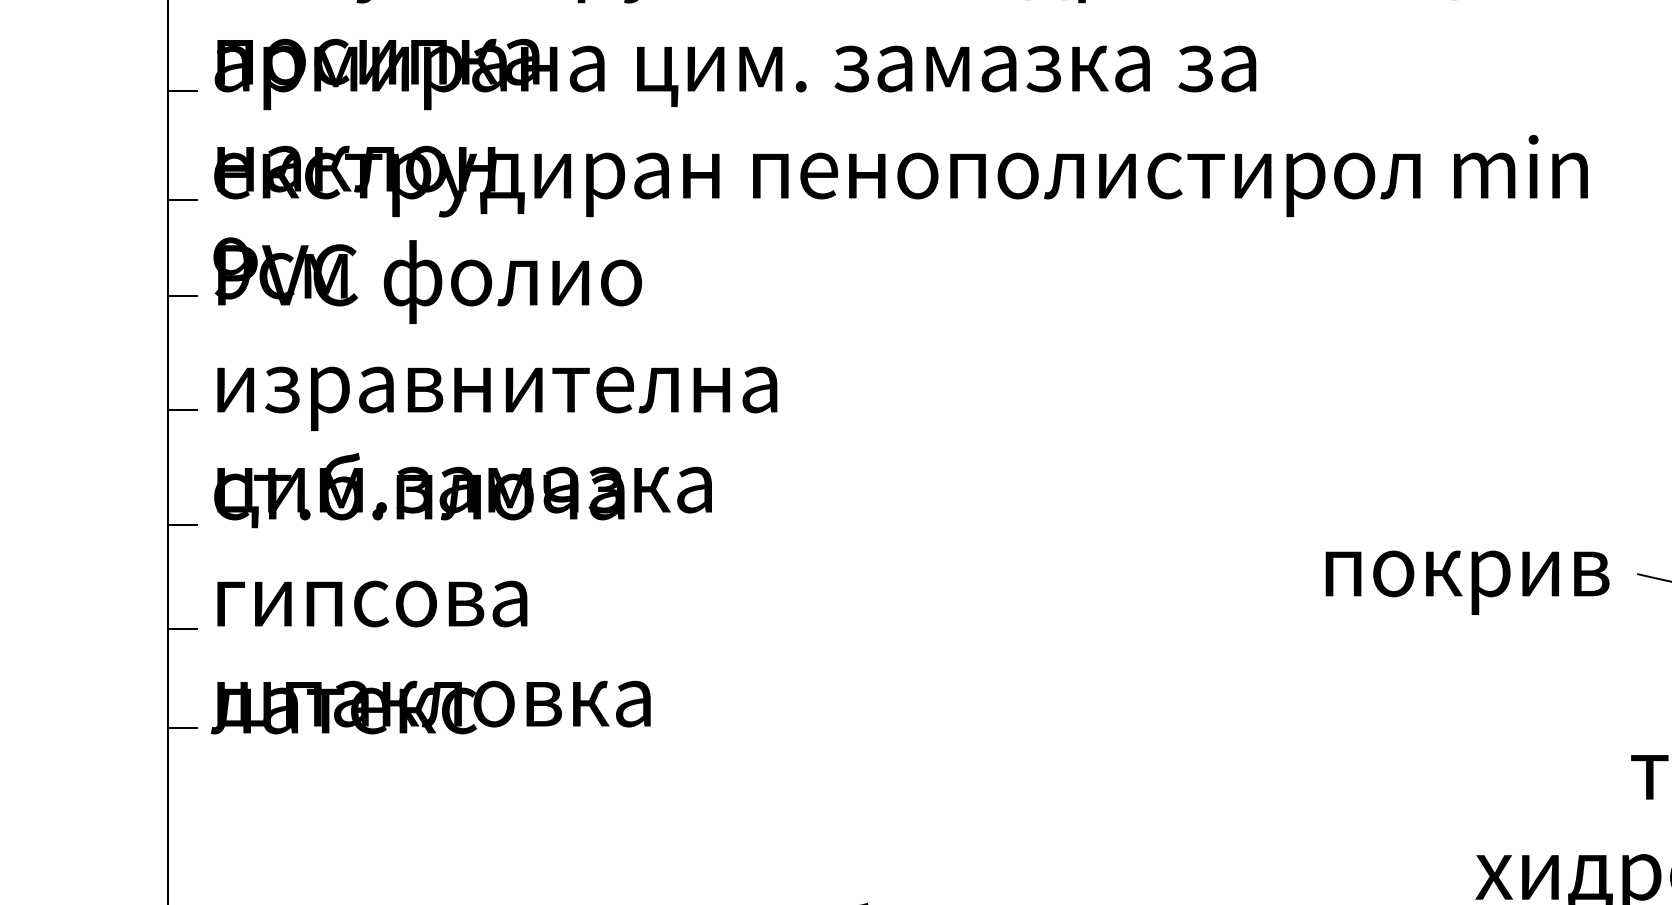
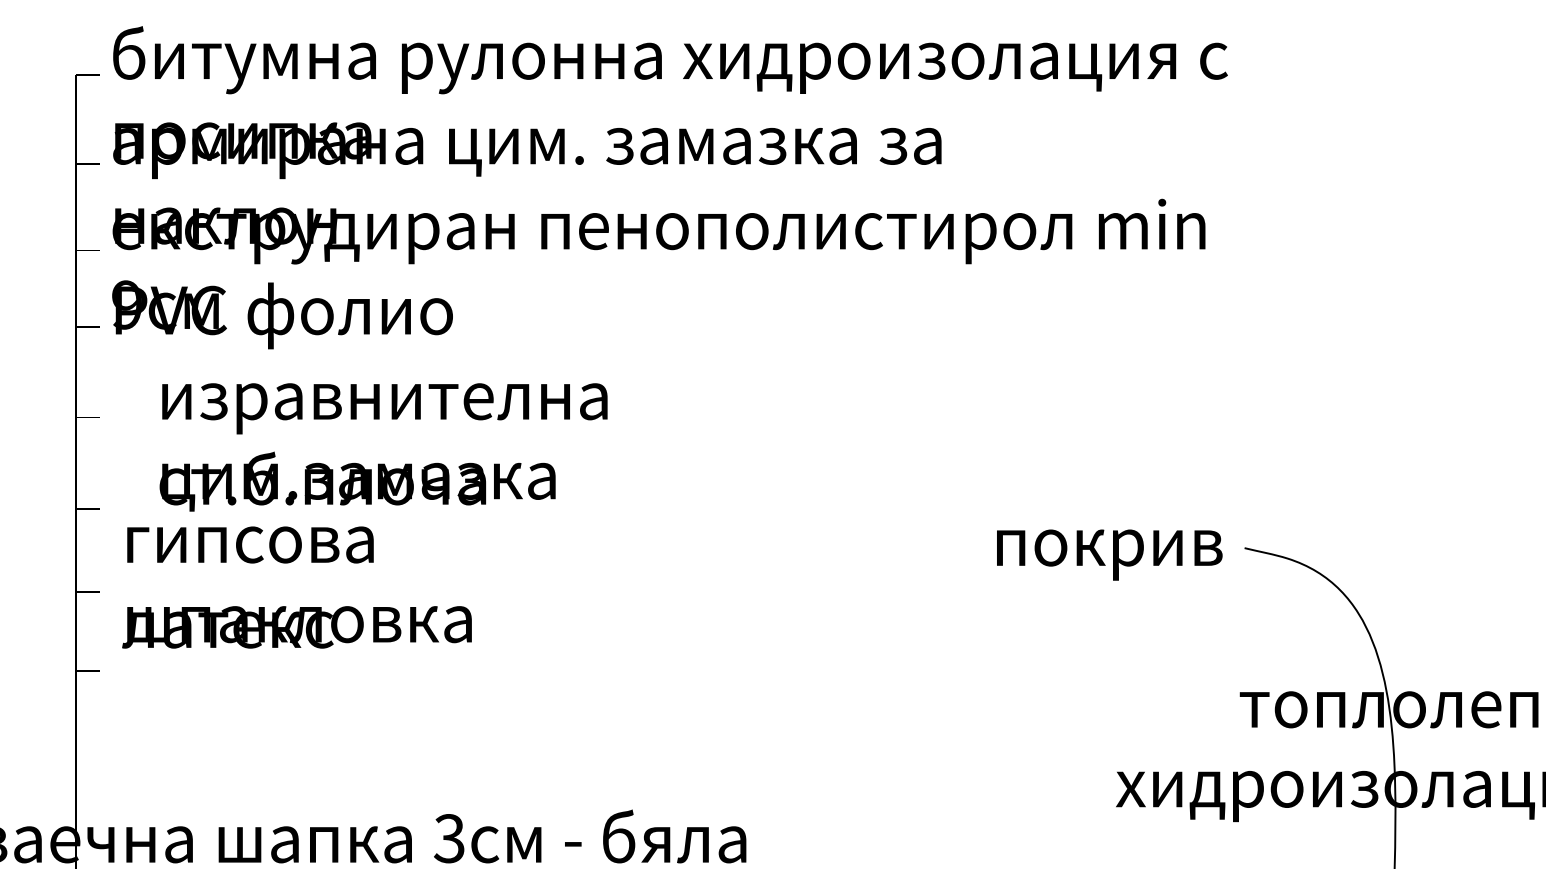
text: (495, 447) -> (383, 447), moved
text: (430, 657) -> (296, 587), moved

